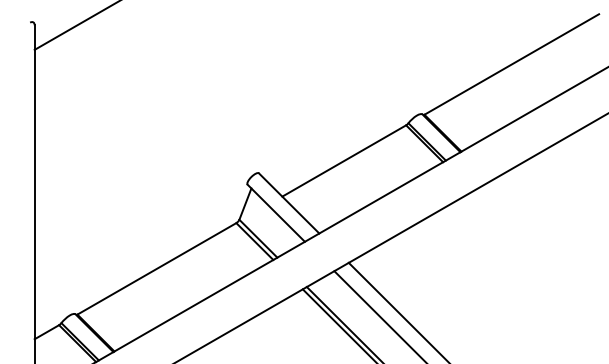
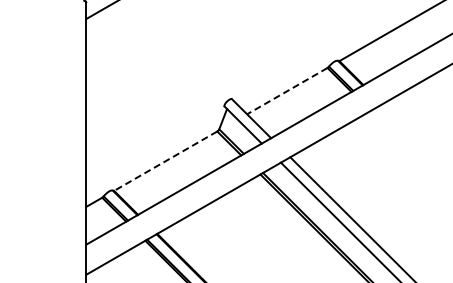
line: (342, 161) -> (286, 91), solid -> dashed
line: (156, 269) -> (165, 161), solid -> dashed

